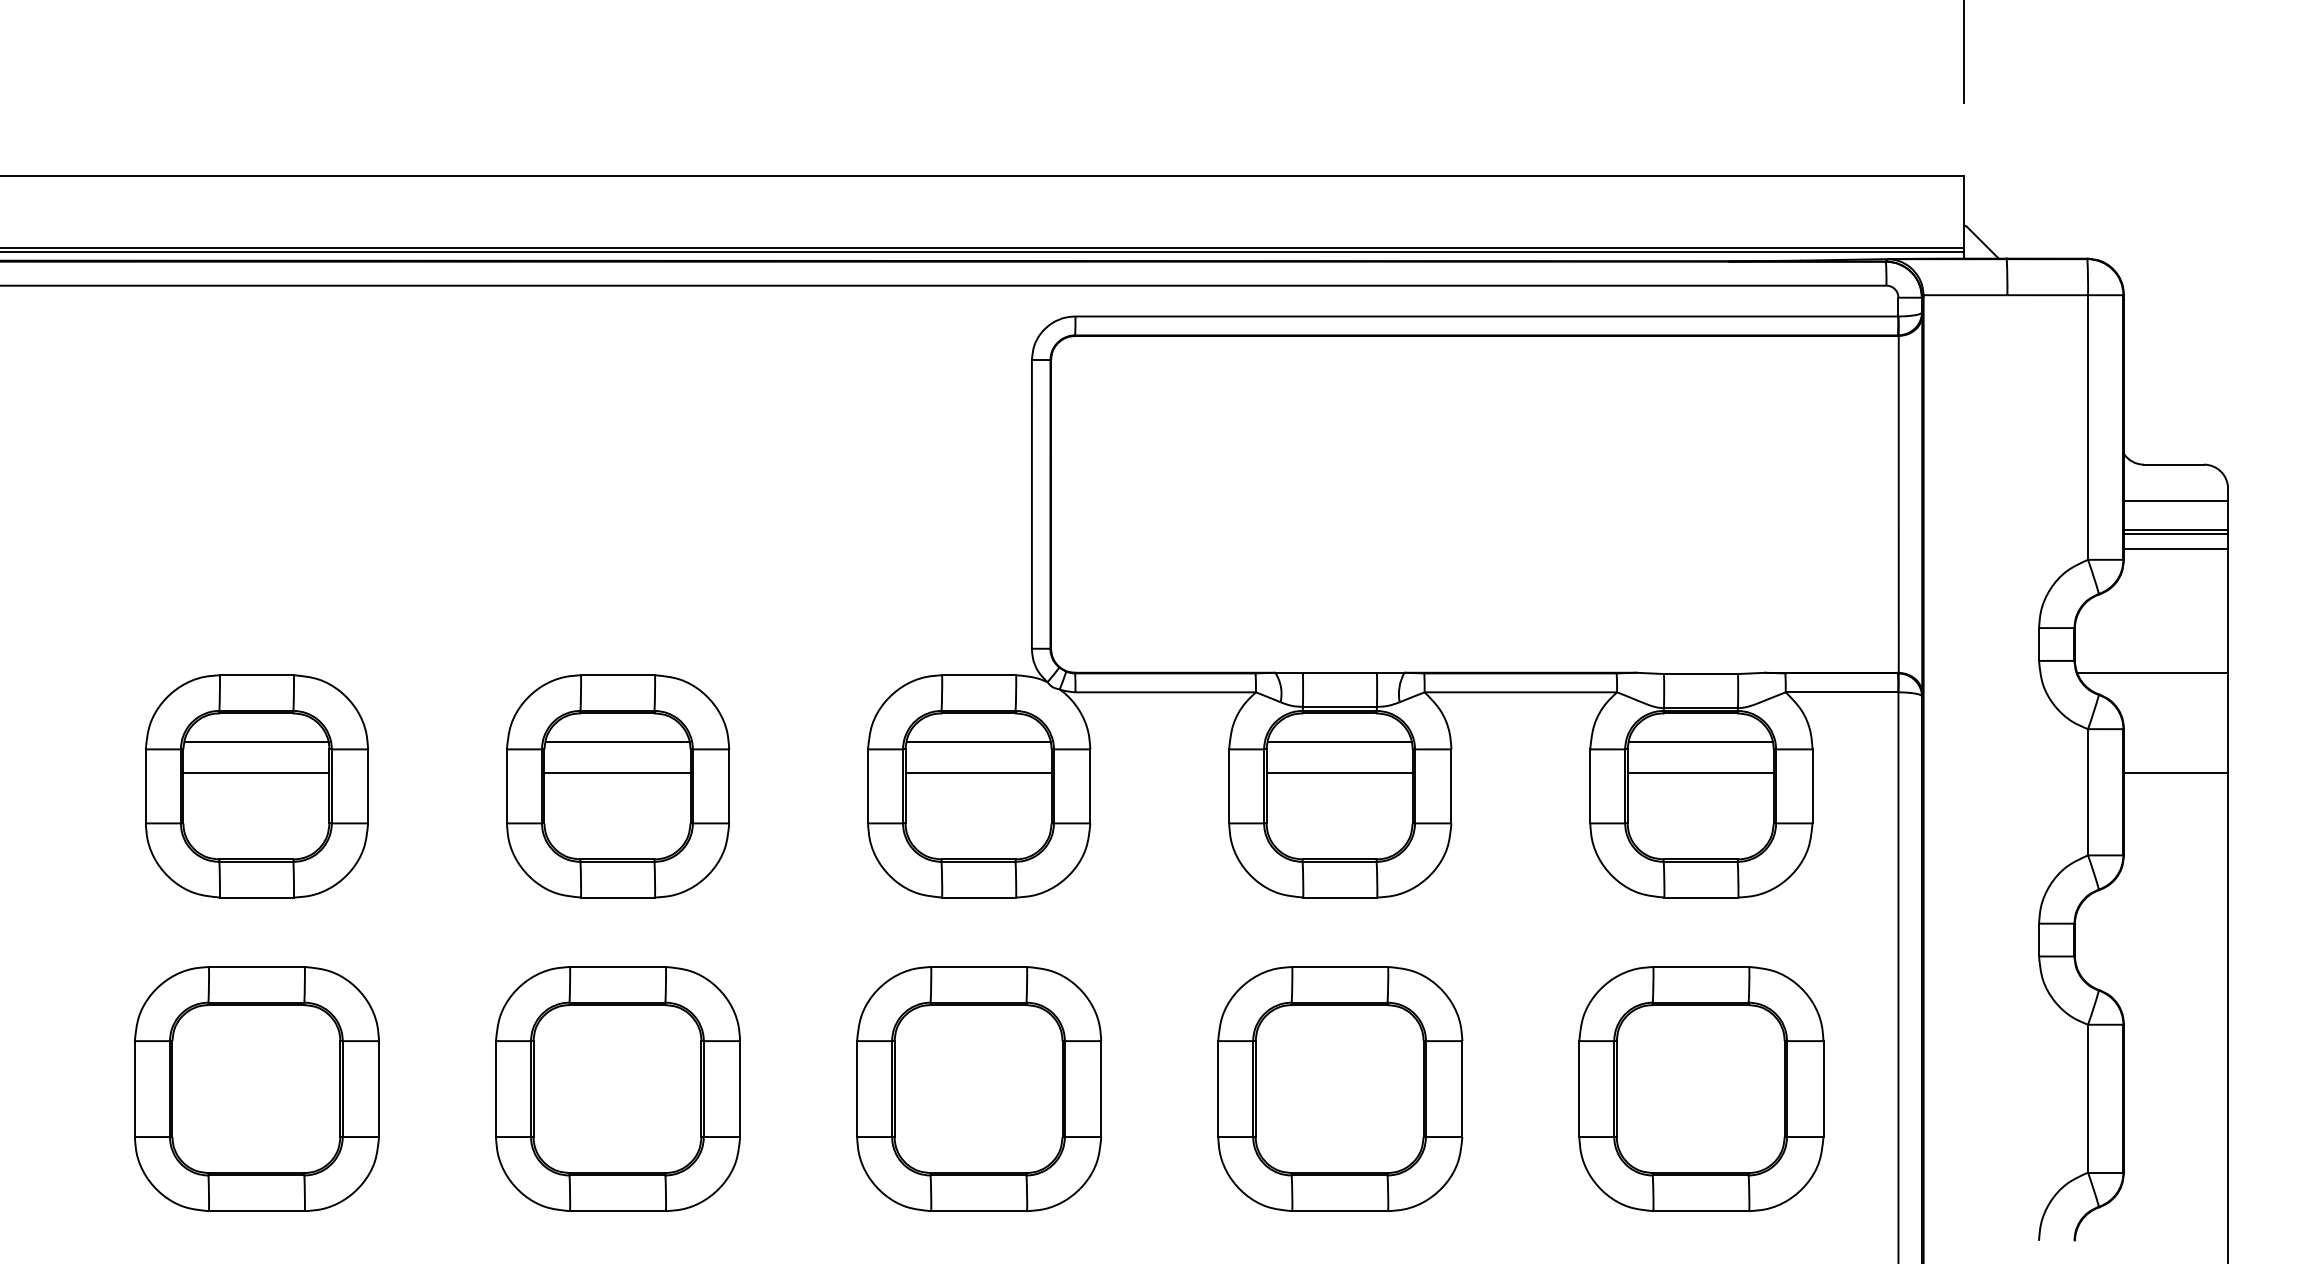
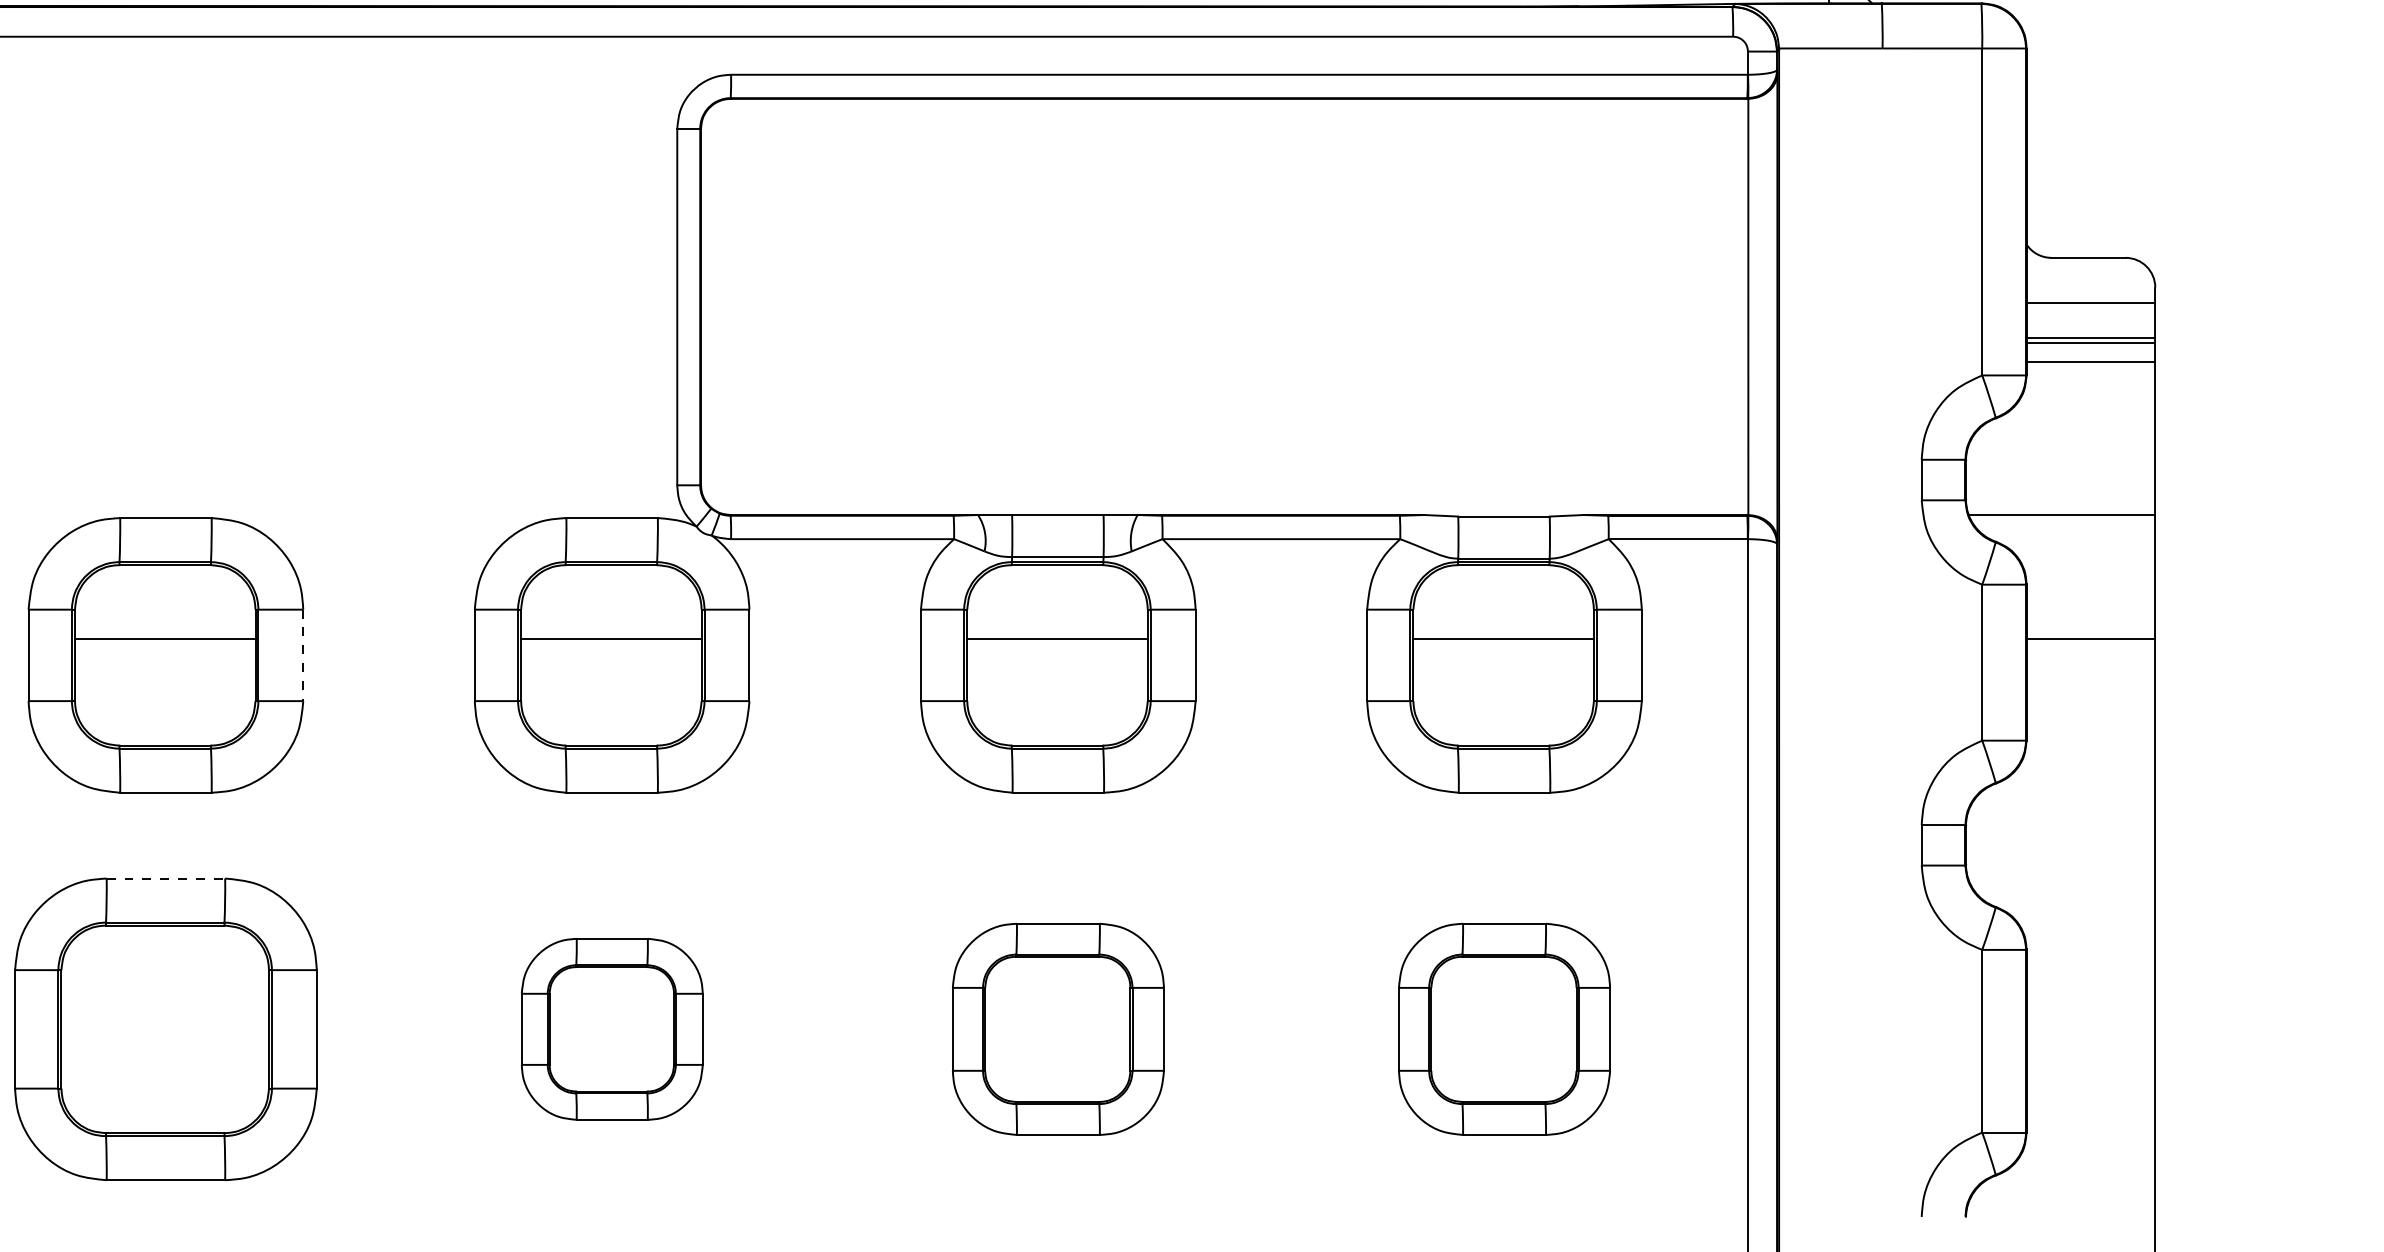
line: (617, 741) -> (165, 599), removed
line: (978, 741) -> (611, 599), removed
line: (1339, 741) -> (1057, 599), removed
line: (1700, 741) -> (1503, 599), removed
line: (729, 786) -> (303, 655), solid -> dashed
line: (618, 967) -> (166, 879), solid -> dashed
part: (979, 1088) -> (612, 1028), size x0.6
part: (1340, 1088) -> (1058, 1028), size x0.7
part: (1701, 1088) -> (1504, 1028), size x0.7

